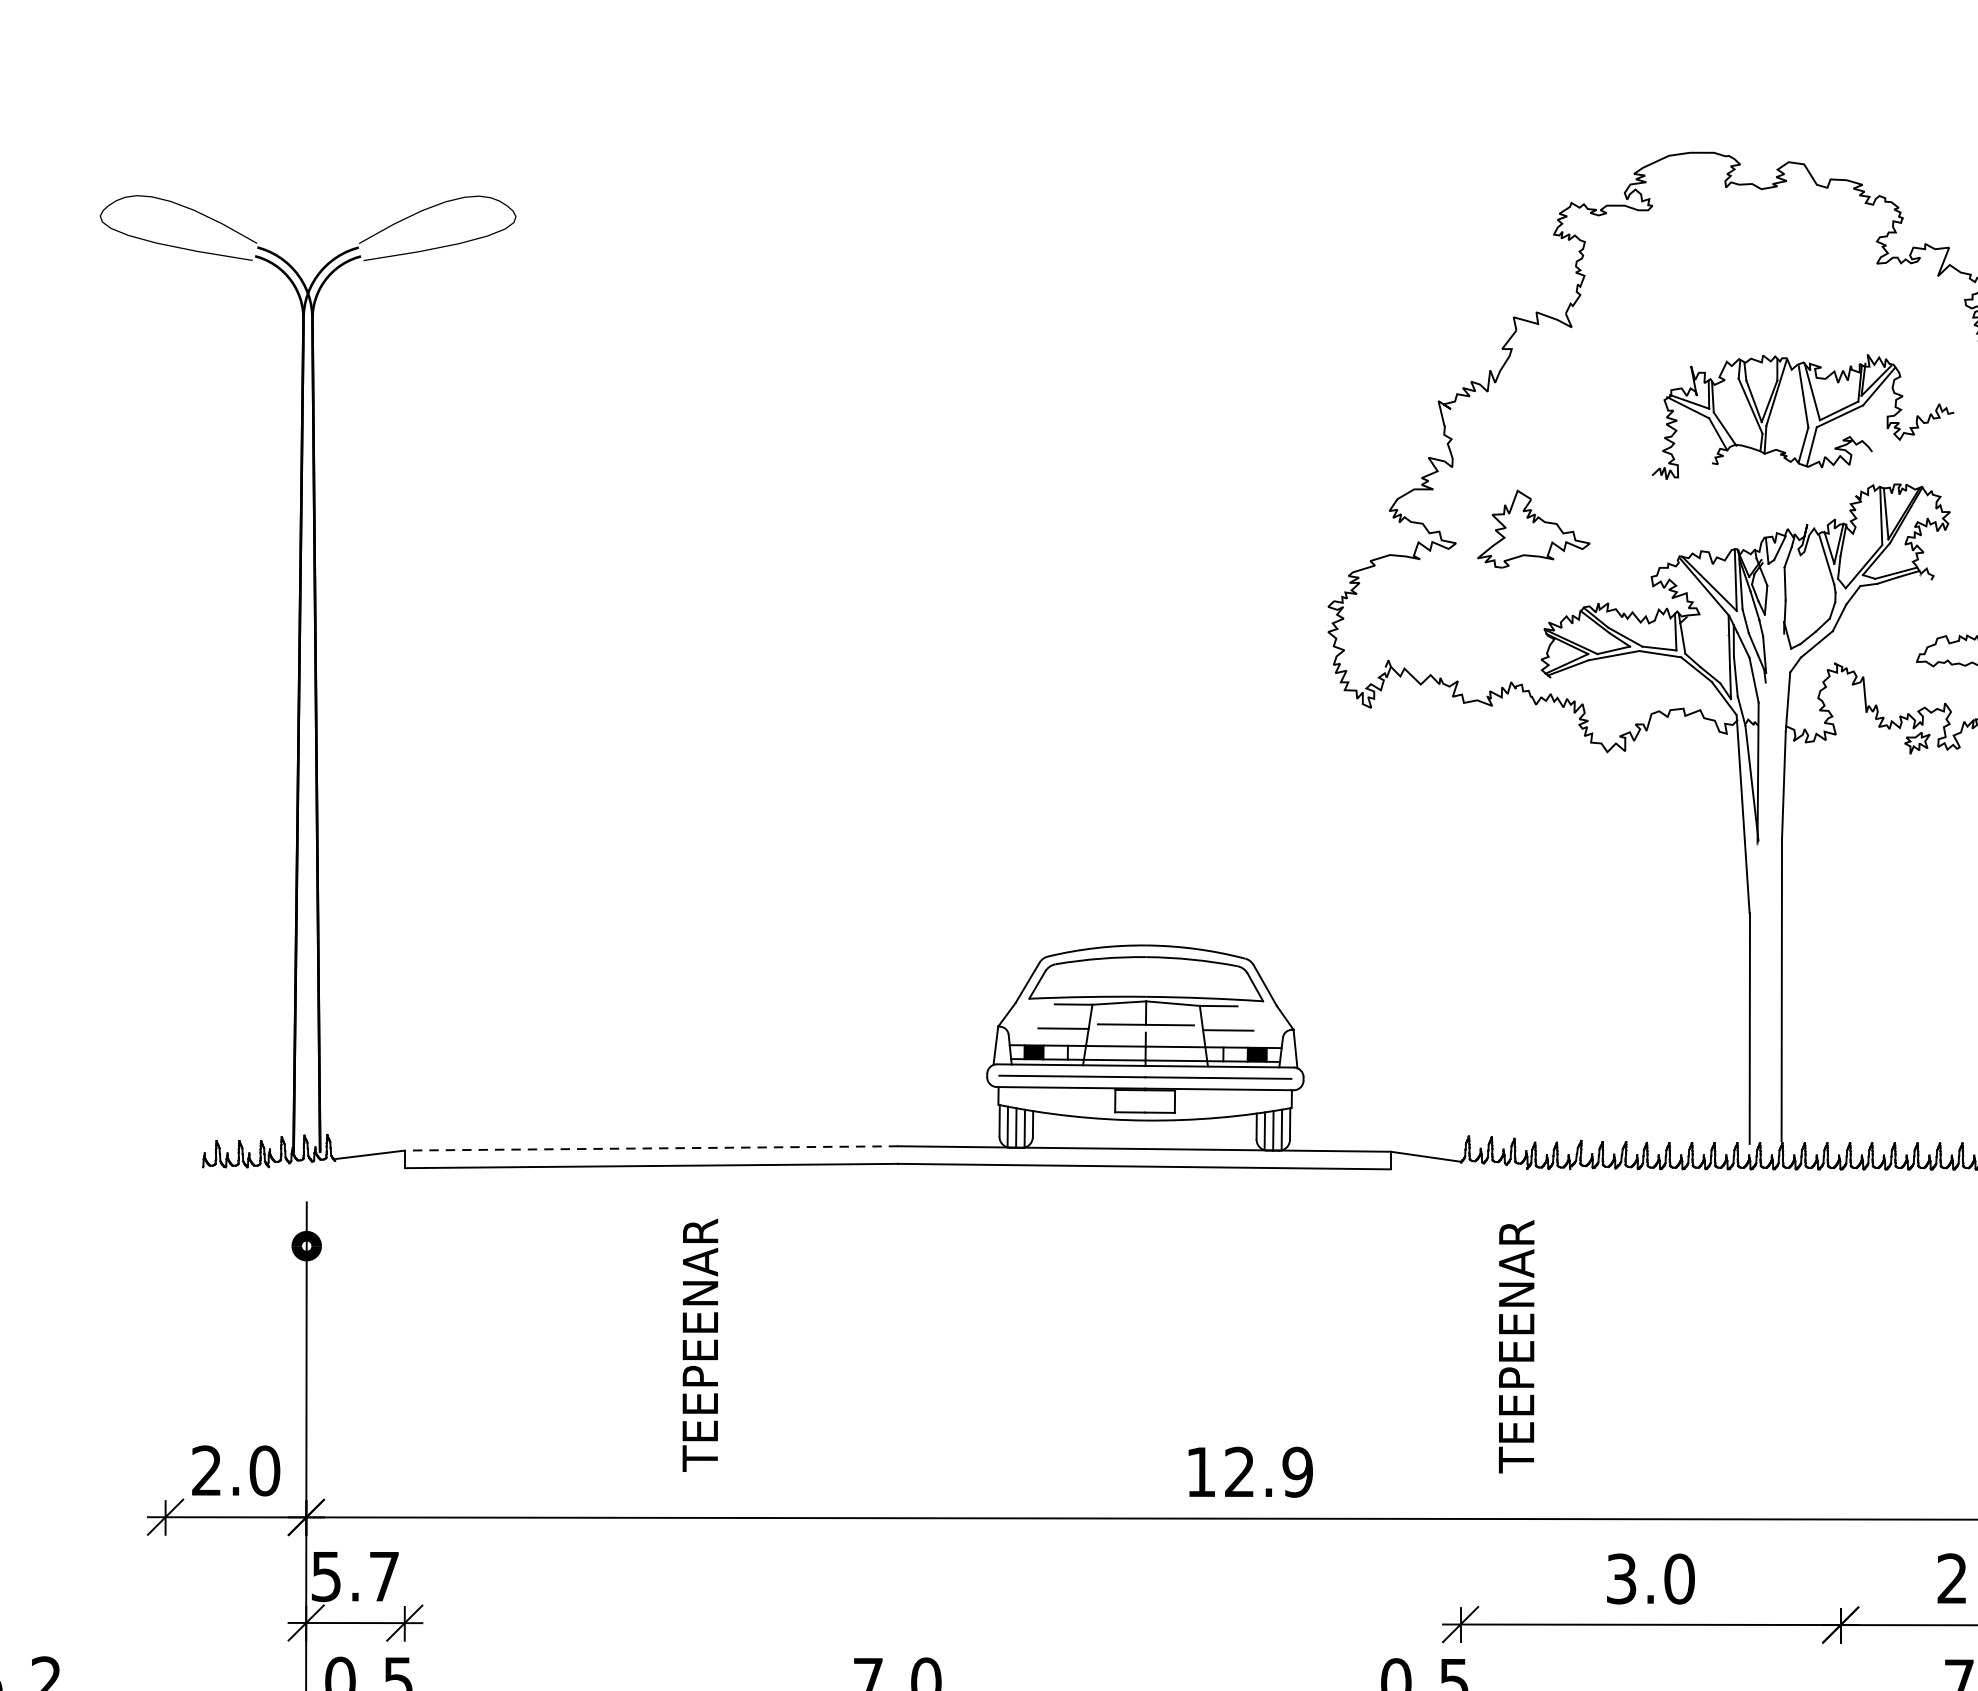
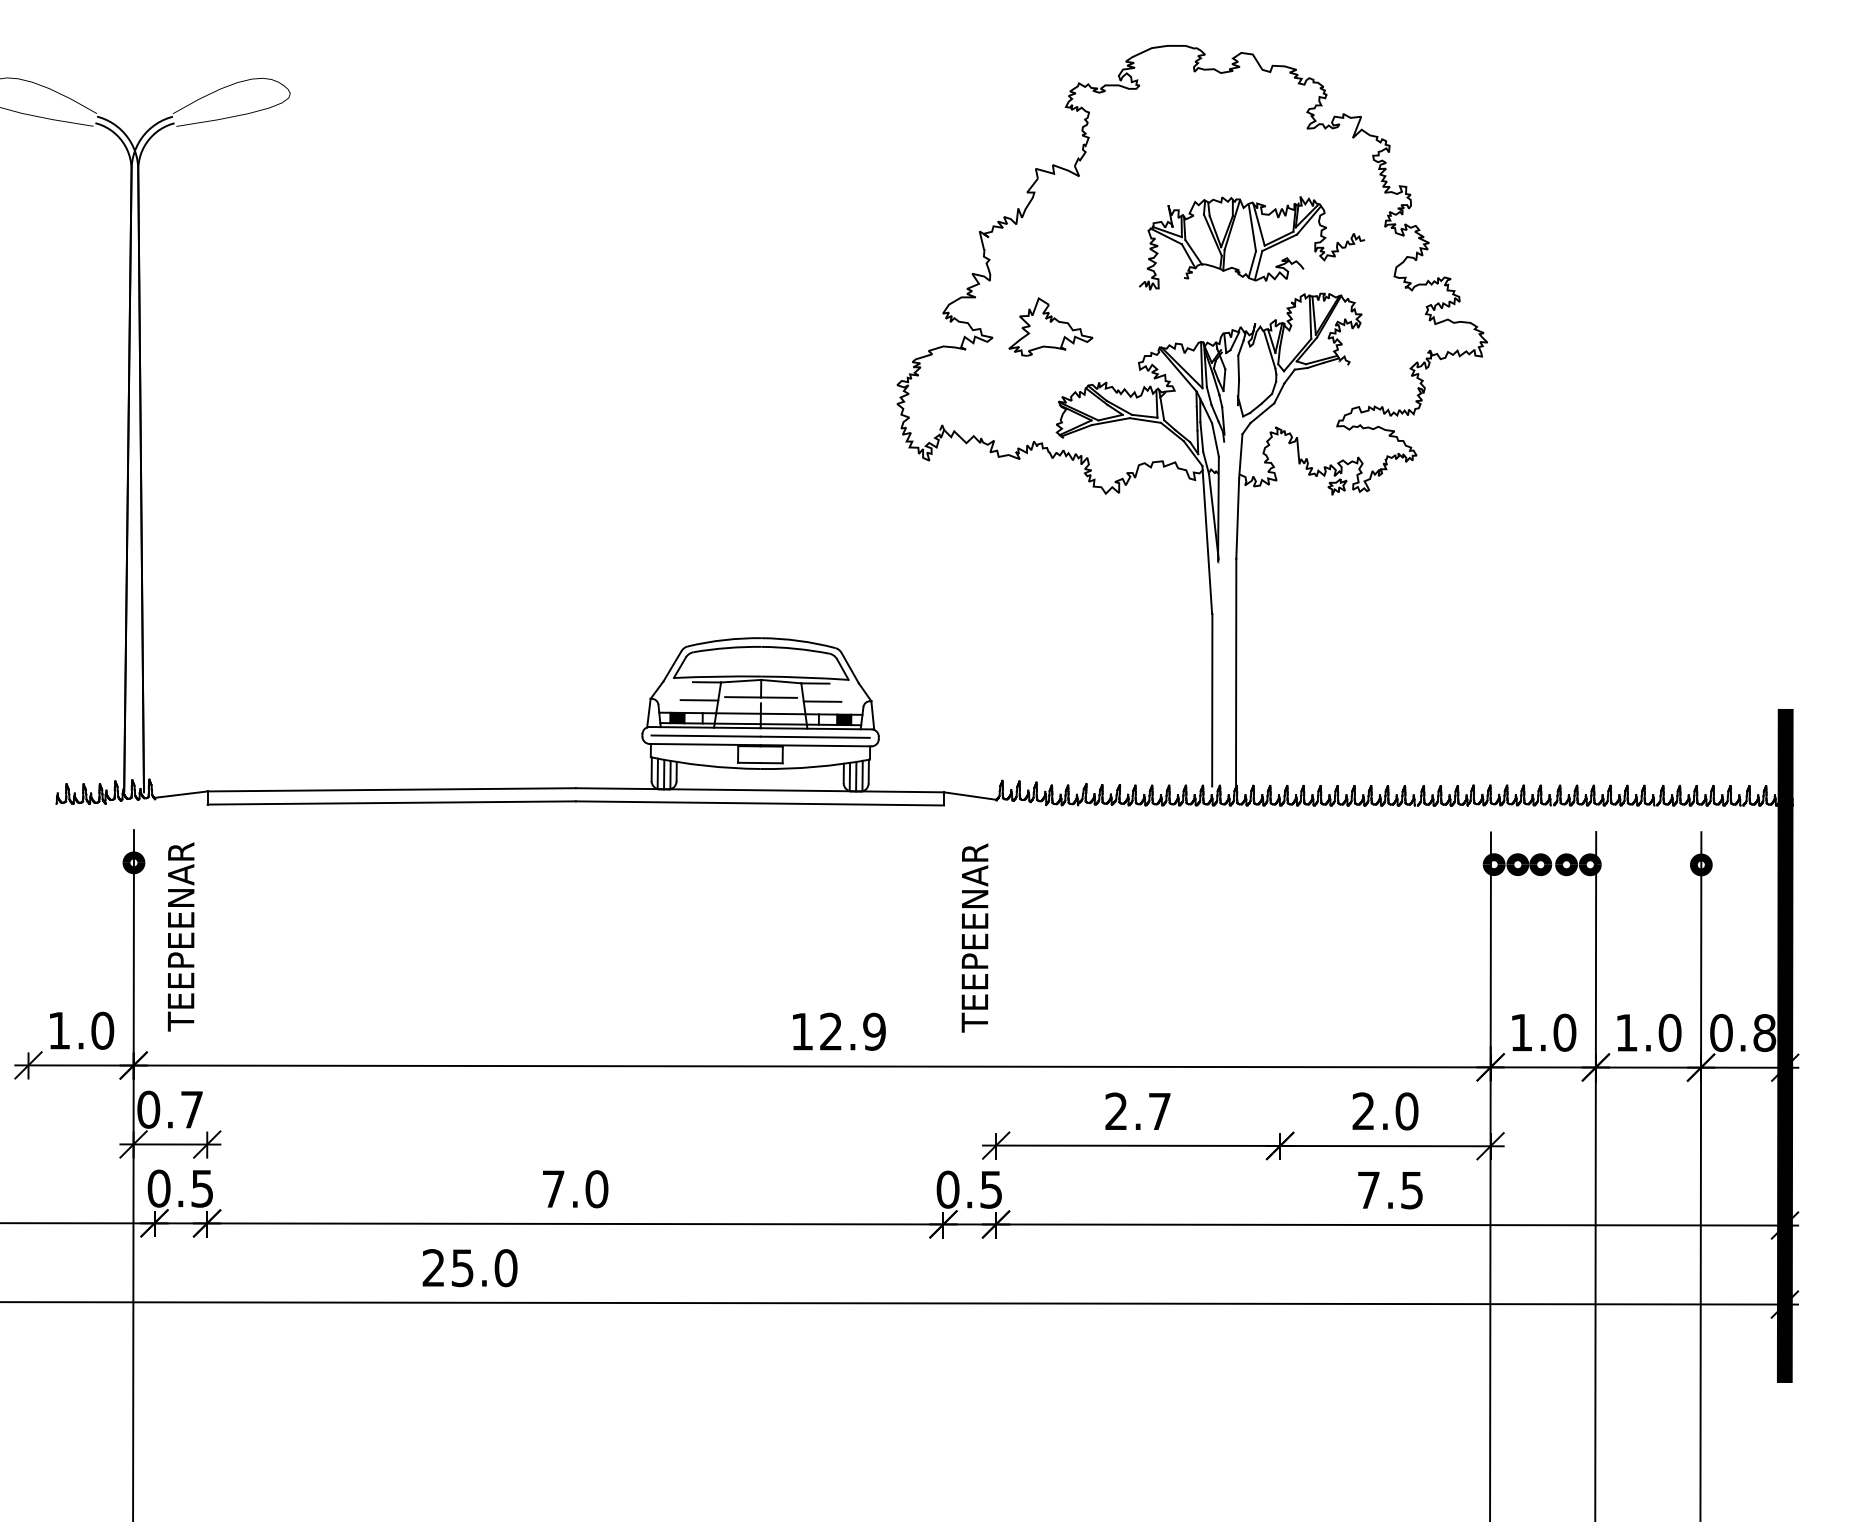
line: (651, 1147) -> (391, 789), dashed -> solid
text: (700, 1344) -> (181, 936), moved
text: (1515, 1346) -> (974, 937), moved
text: (205, 1470) -> (58, 1030), 2.0 -> 1.0
text: (326, 1576) -> (148, 1109), 5.7 -> 0.7
text: (1651, 1578) -> (1138, 1111), 3.0 -> 2.7

